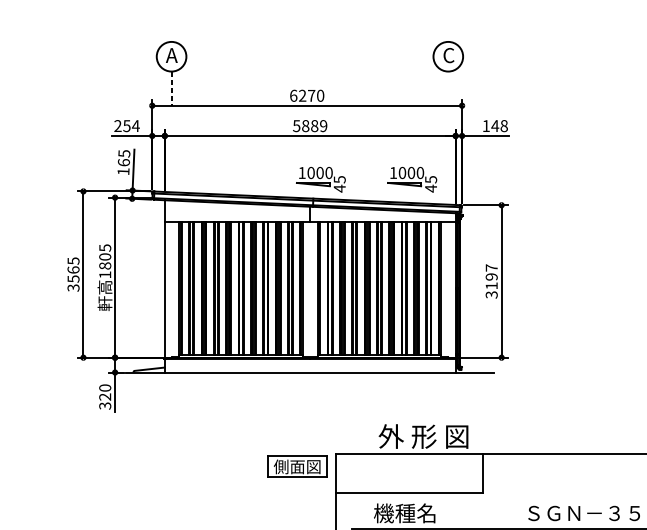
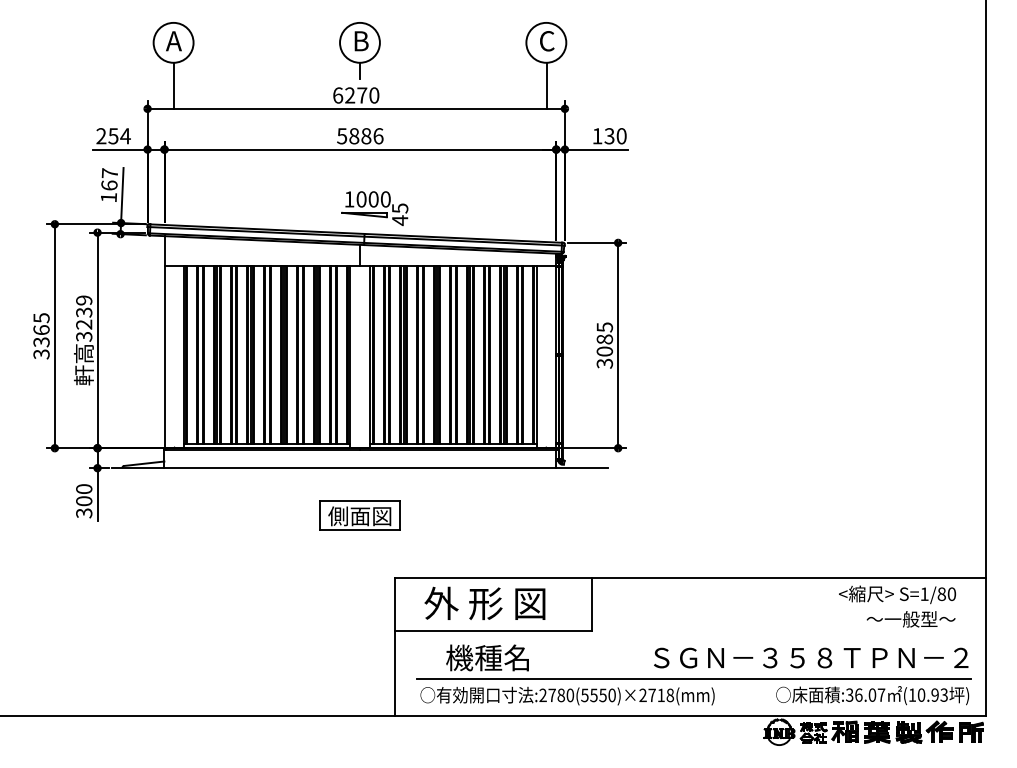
part: (309, 62) -> (359, 50), added
line: (448, 88) -> (546, 85), added
line: (172, 89) -> (174, 86), dashed -> solid
text: (323, 126) -> (378, 136), 5889 -> 5886
text: (499, 126) -> (615, 136), 148 -> 130
text: (123, 153) -> (109, 173), 165 -> 167
part: (412, 179) -> (497, 208), removed
text: (105, 261) -> (84, 318), 1805 -> 3239
text: (491, 276) -> (604, 339), 3197 -> 3085
text: (73, 278) -> (41, 341), 3565 -> 3365
text: (105, 397) -> (84, 501), 320 -> 300
text: (423, 436) -> (484, 603), moved
part: (296, 466) -> (359, 515), moved

